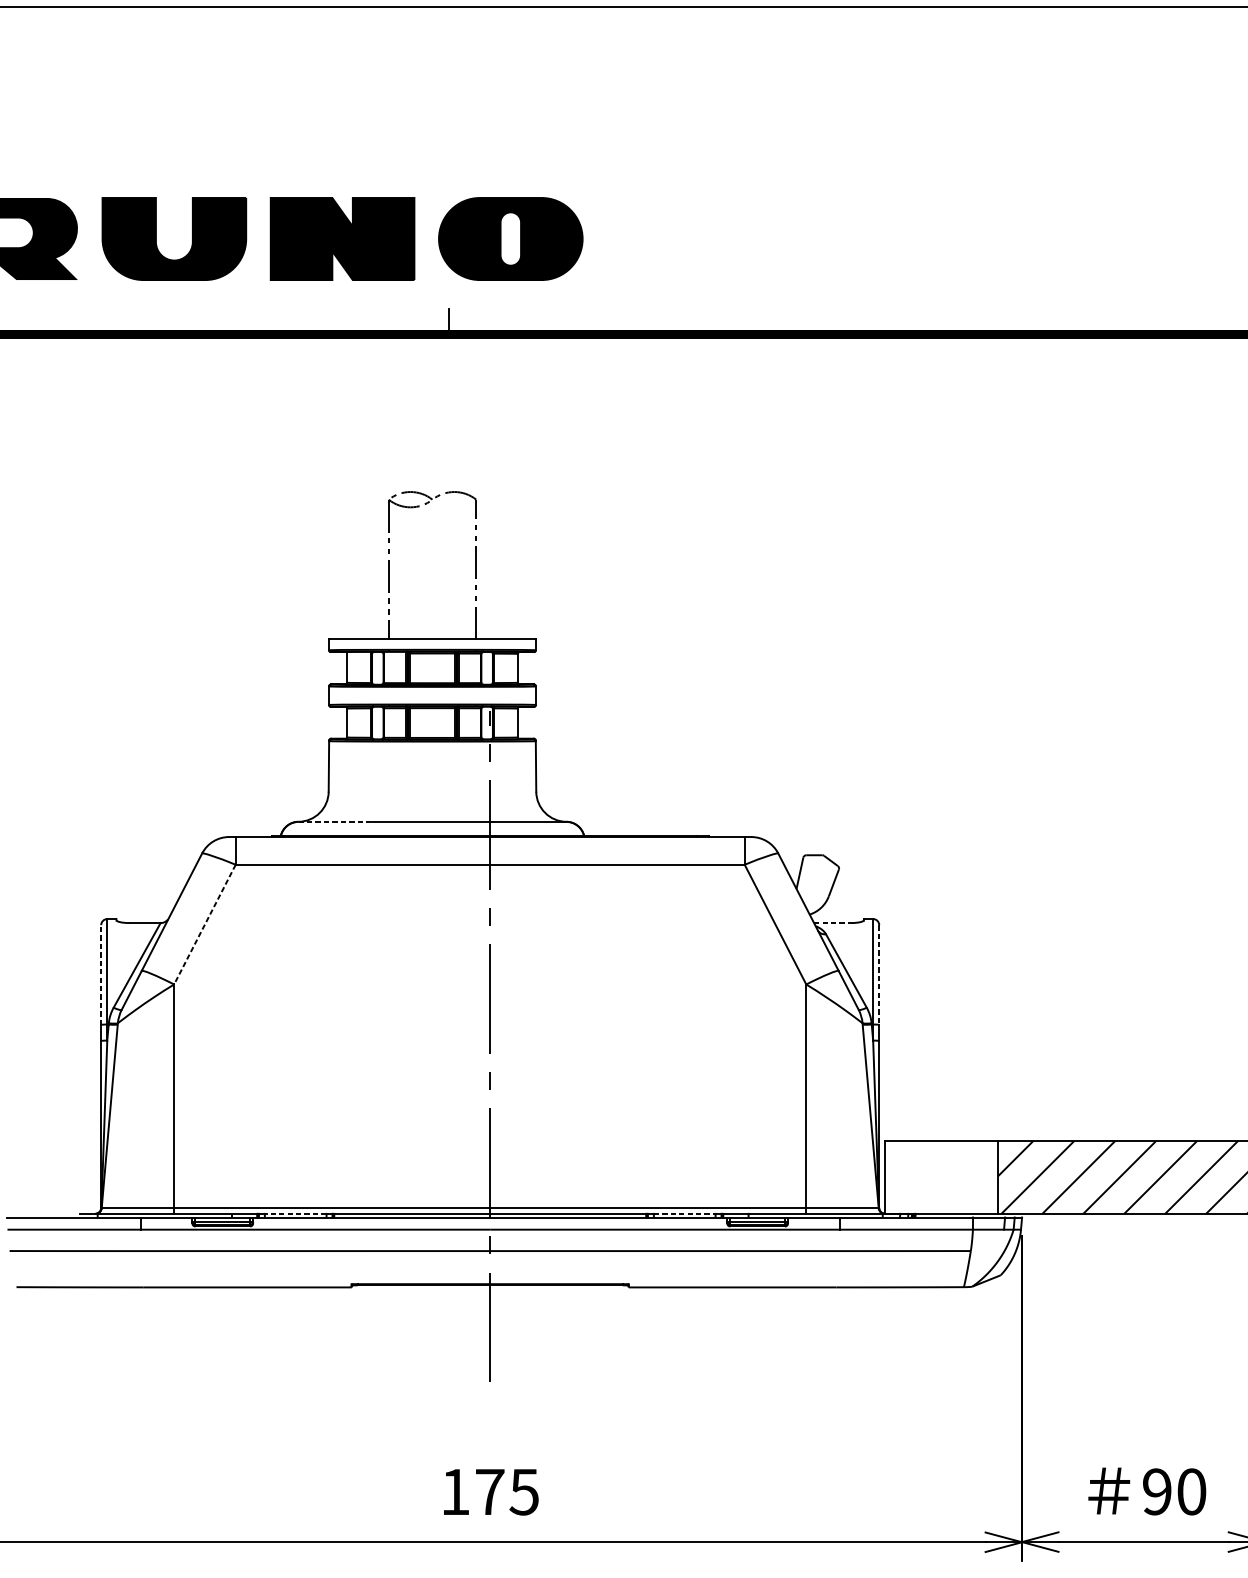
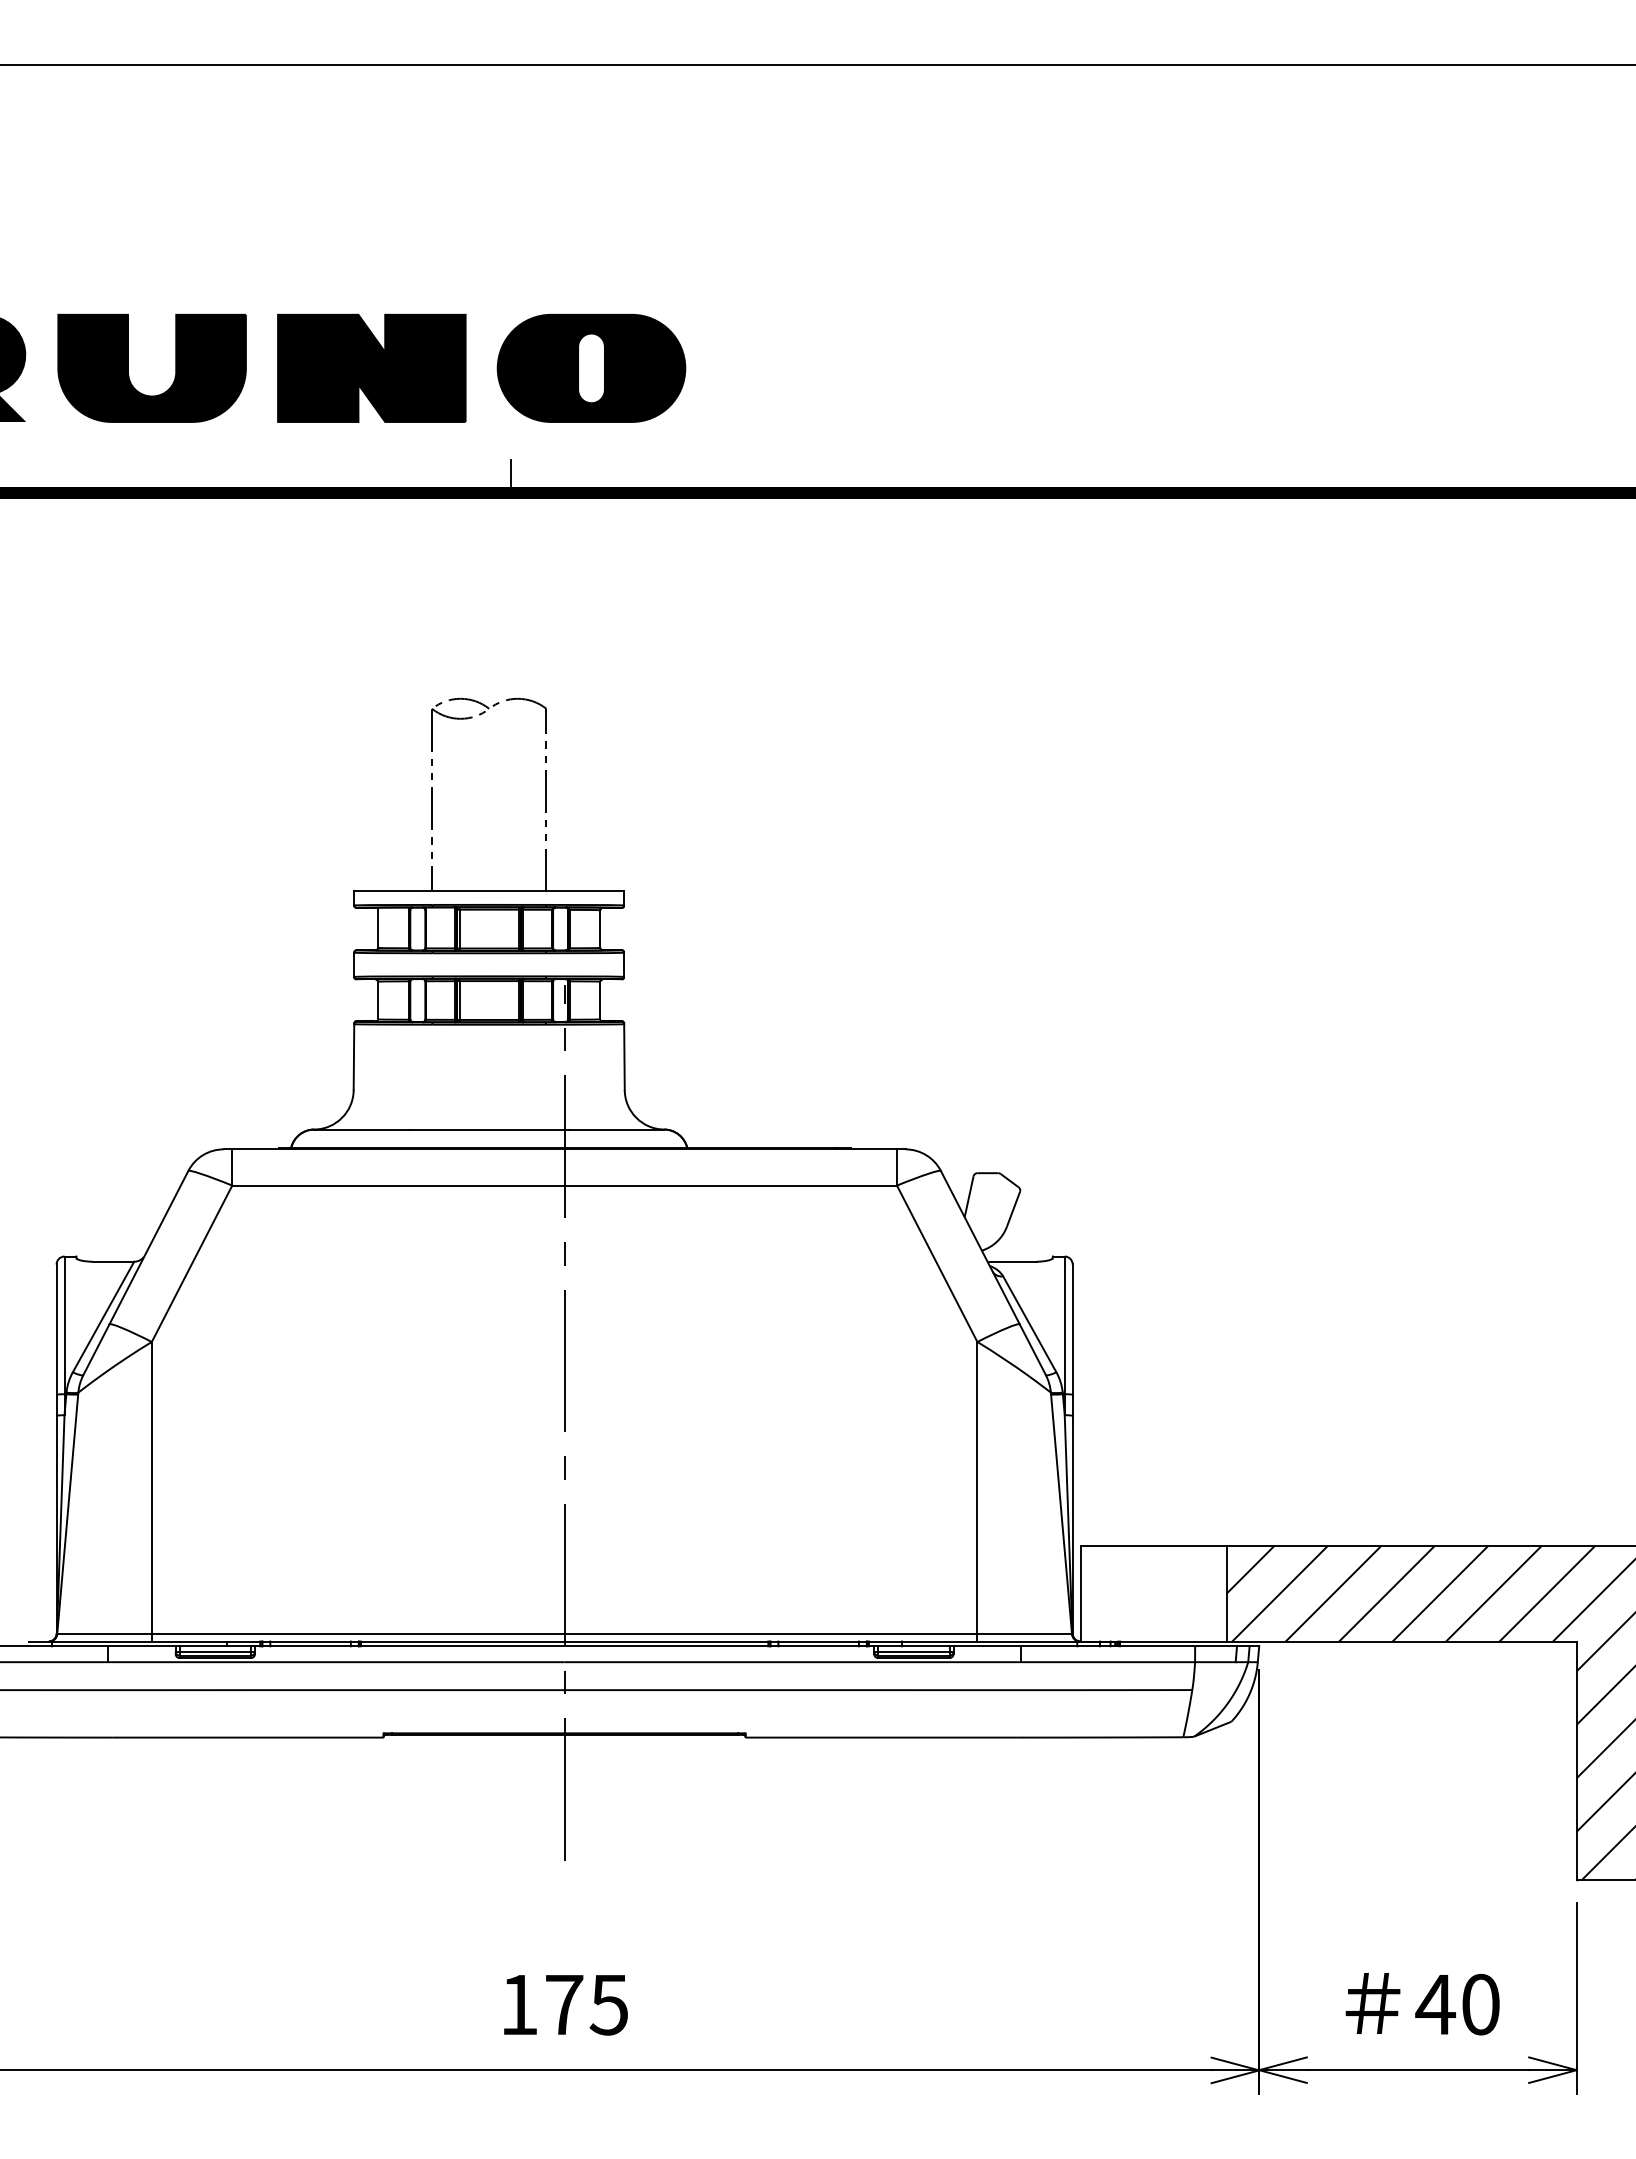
line: (335, 821) -> (362, 1129), dashed -> solid
line: (833, 922) -> (1012, 1261), dashed -> solid
line: (205, 924) -> (192, 1263), dashed -> solid
line: (101, 974) -> (56, 1329), dashed -> solid
line: (879, 975) -> (1072, 1330), dashed -> solid
line: (295, 1213) -> (310, 1641), dashed -> solid
line: (685, 1213) -> (819, 1641), dashed -> solid
text: (1157, 1491) -> (1435, 2004), 90 -> 40

